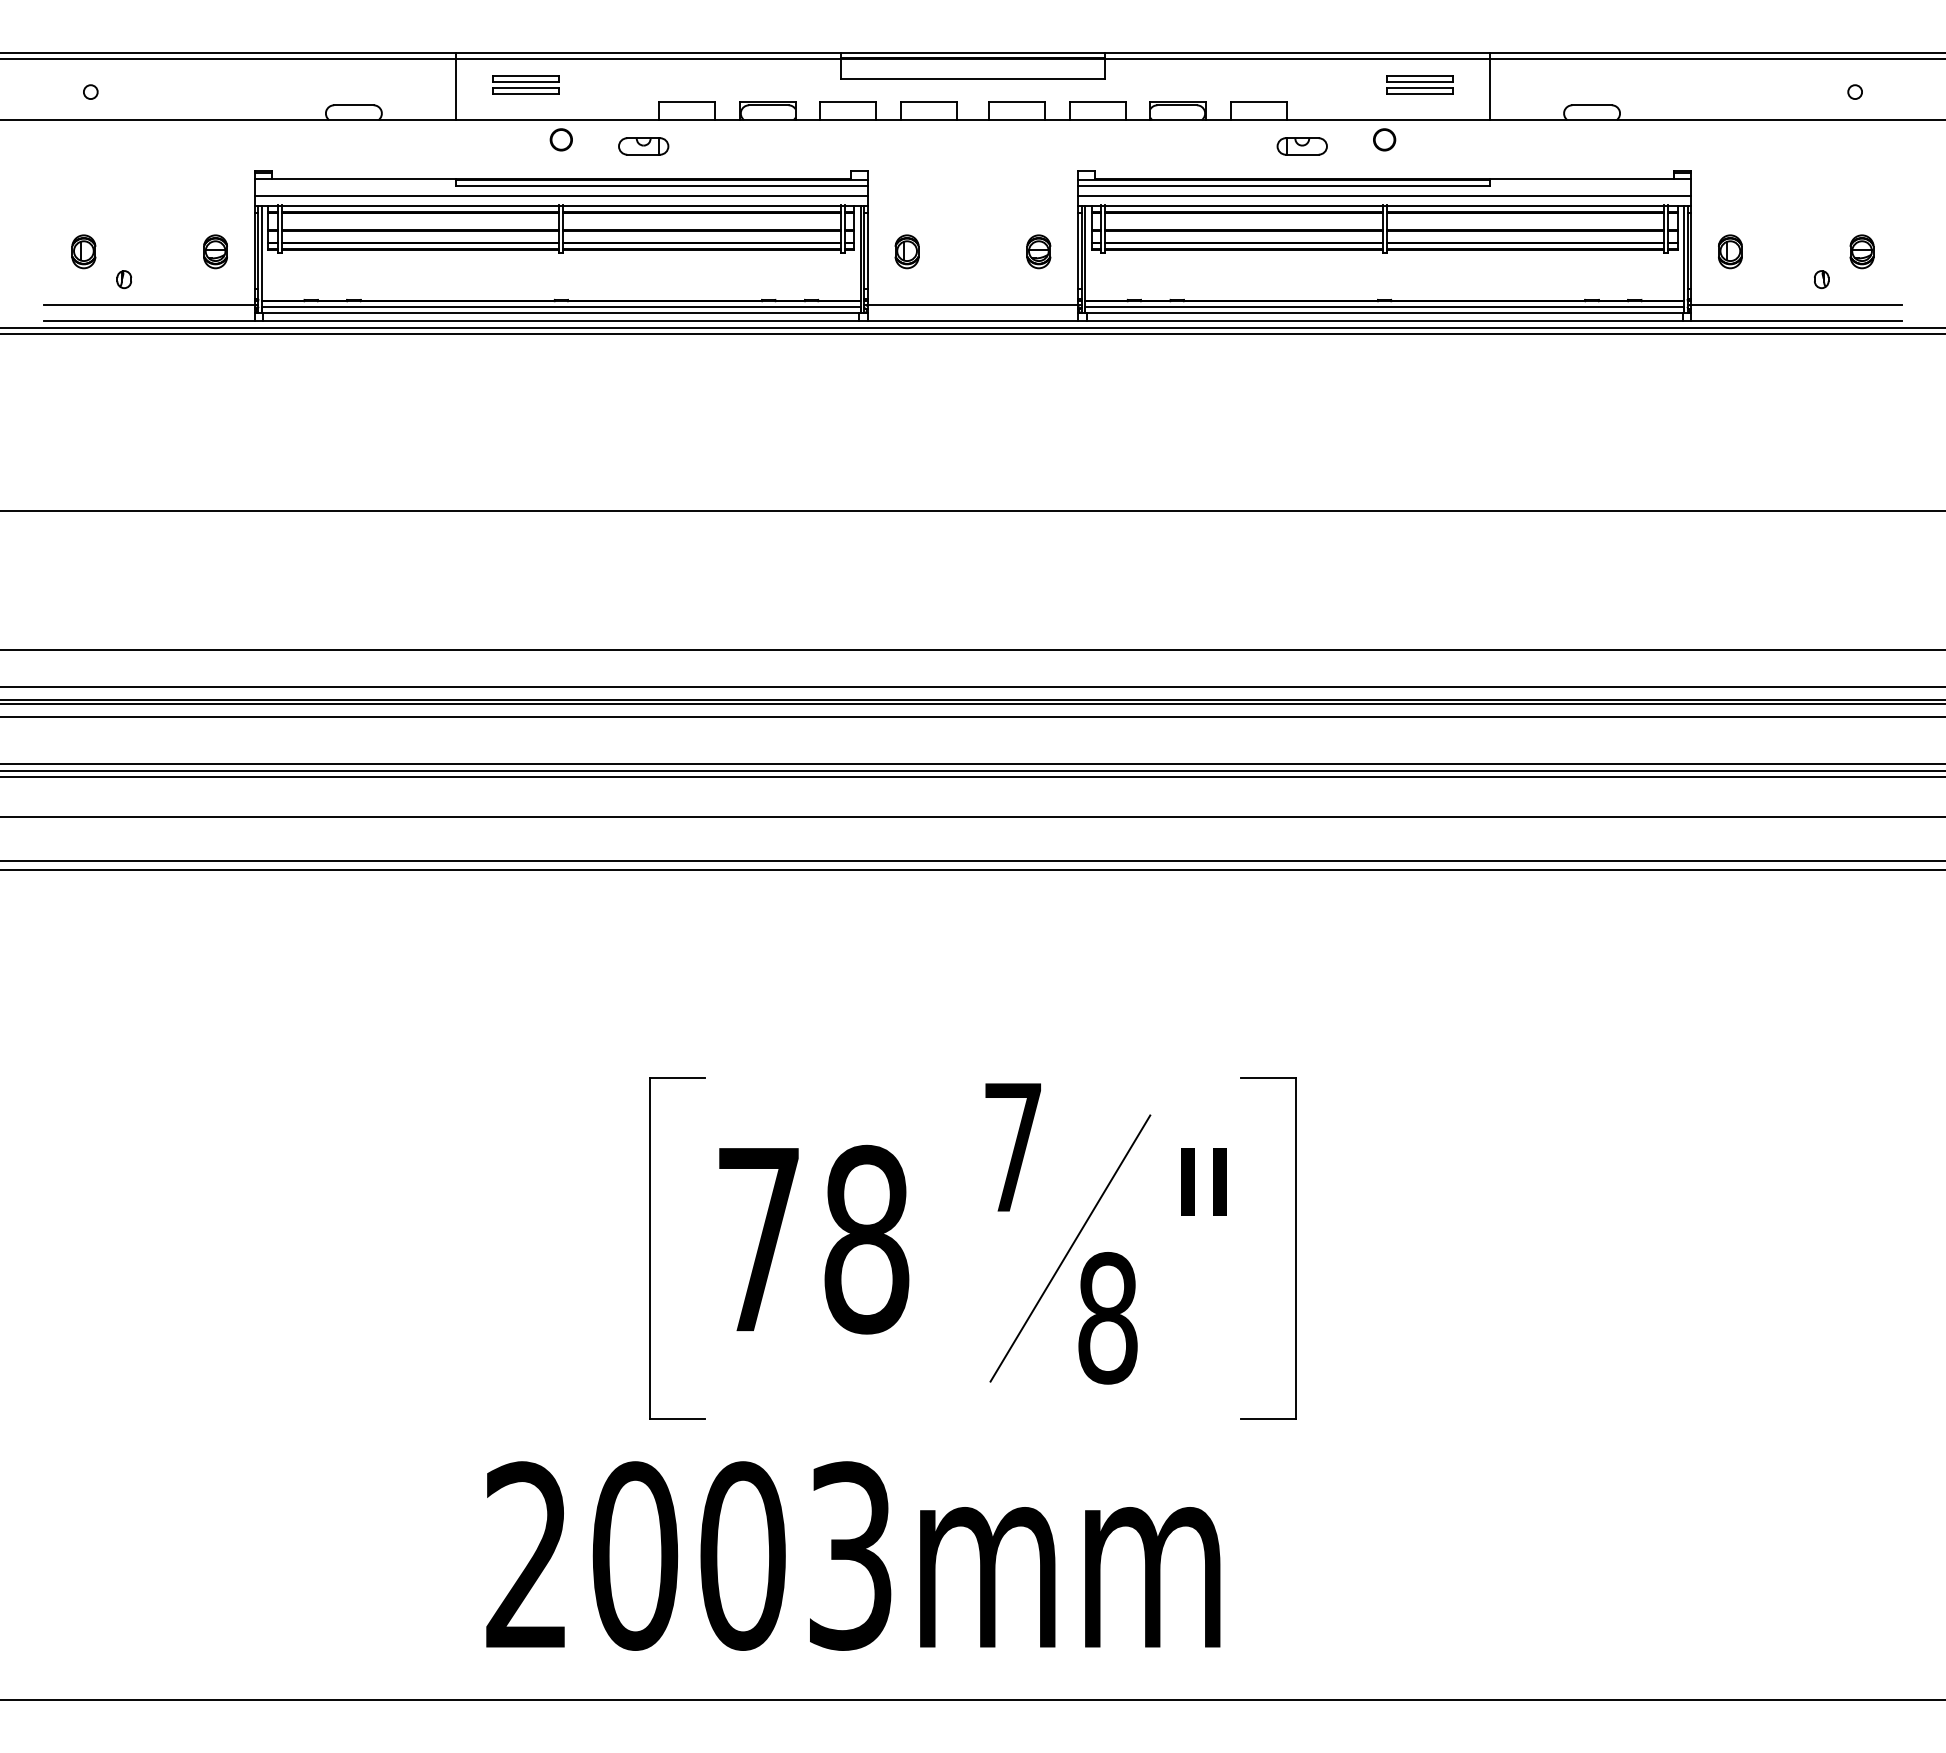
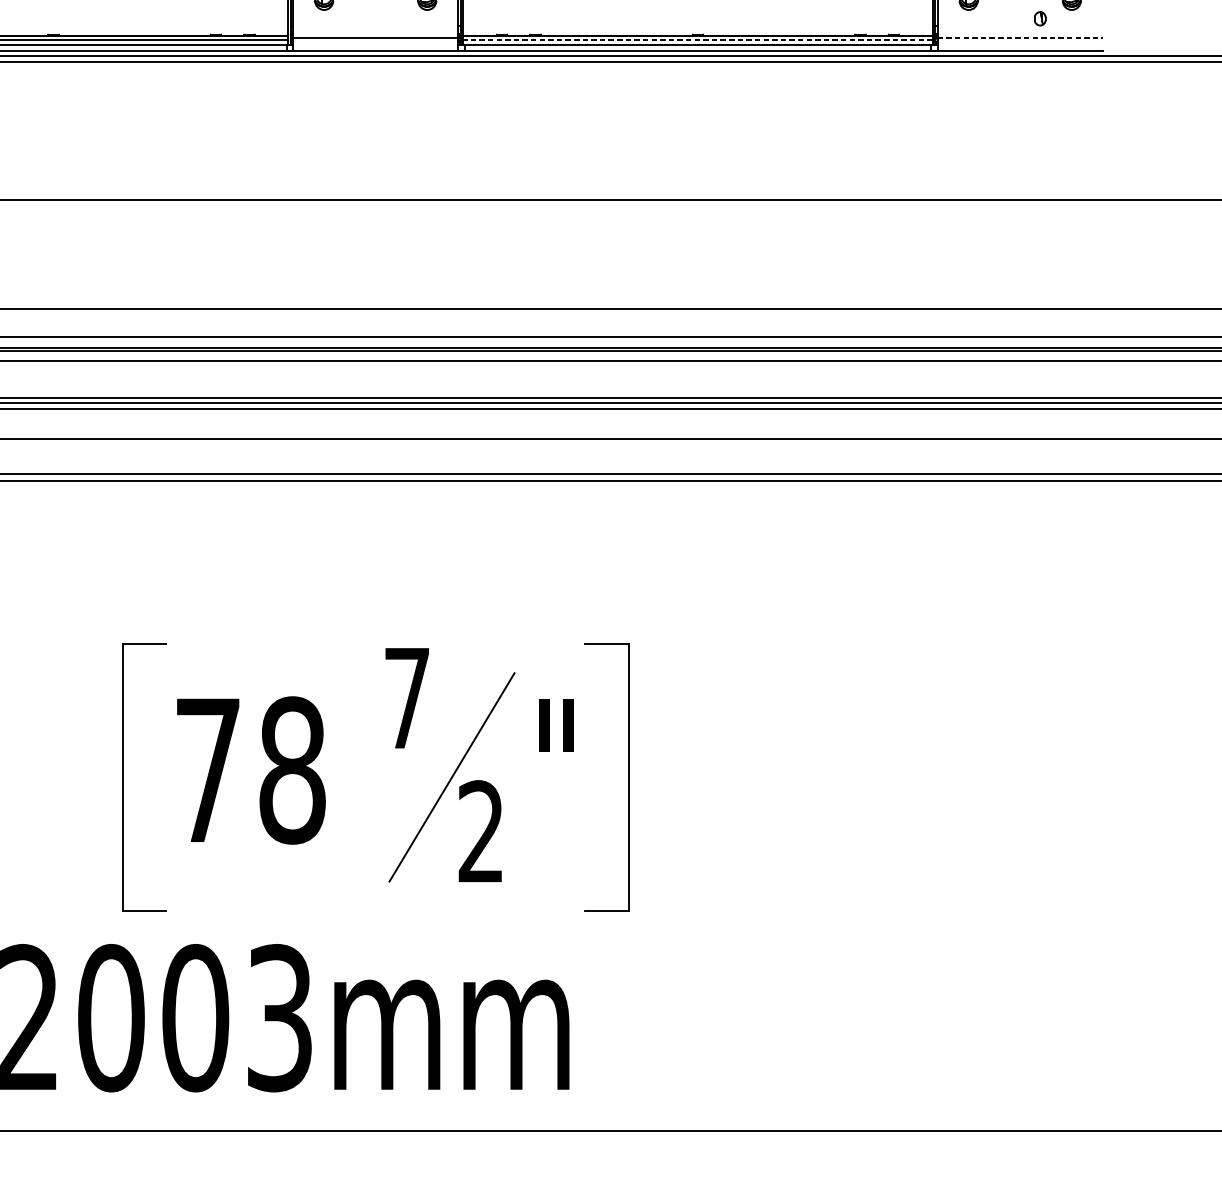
line: (1796, 304) -> (1020, 38), solid -> dashed
line: (1384, 307) -> (697, 40), solid -> dashed
text: (1107, 1318) -> (481, 832), 8 -> 2

